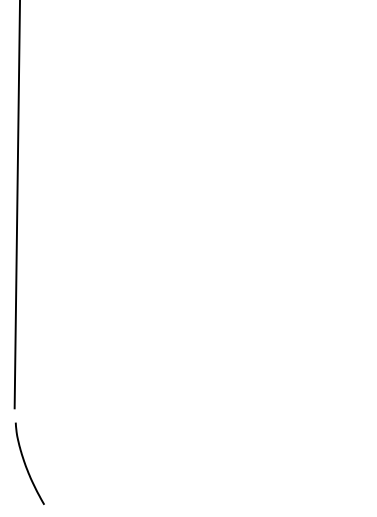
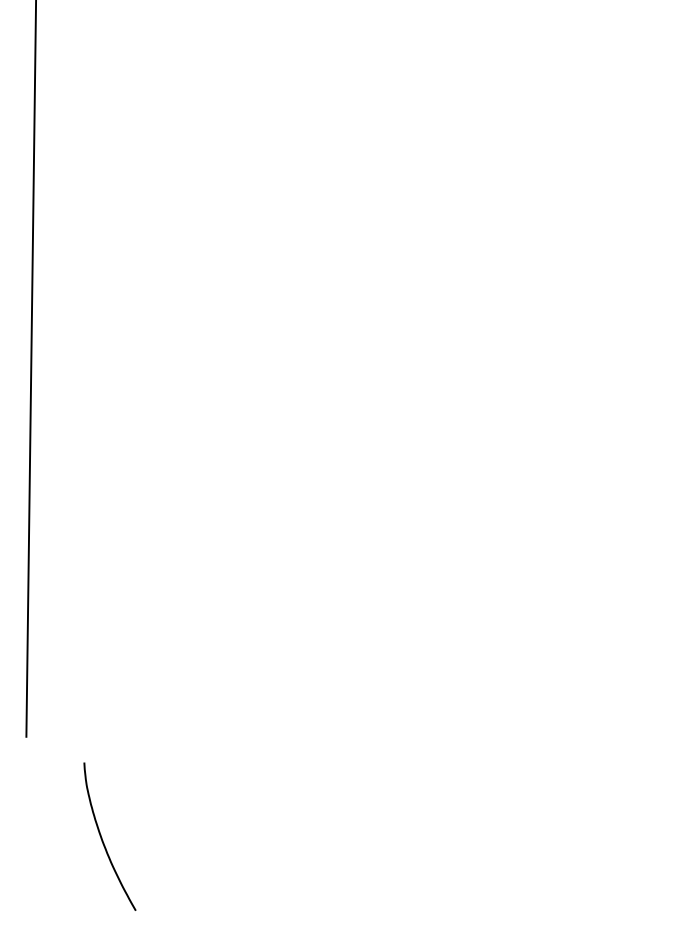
curve: (26, 464) -> (103, 838), moved

